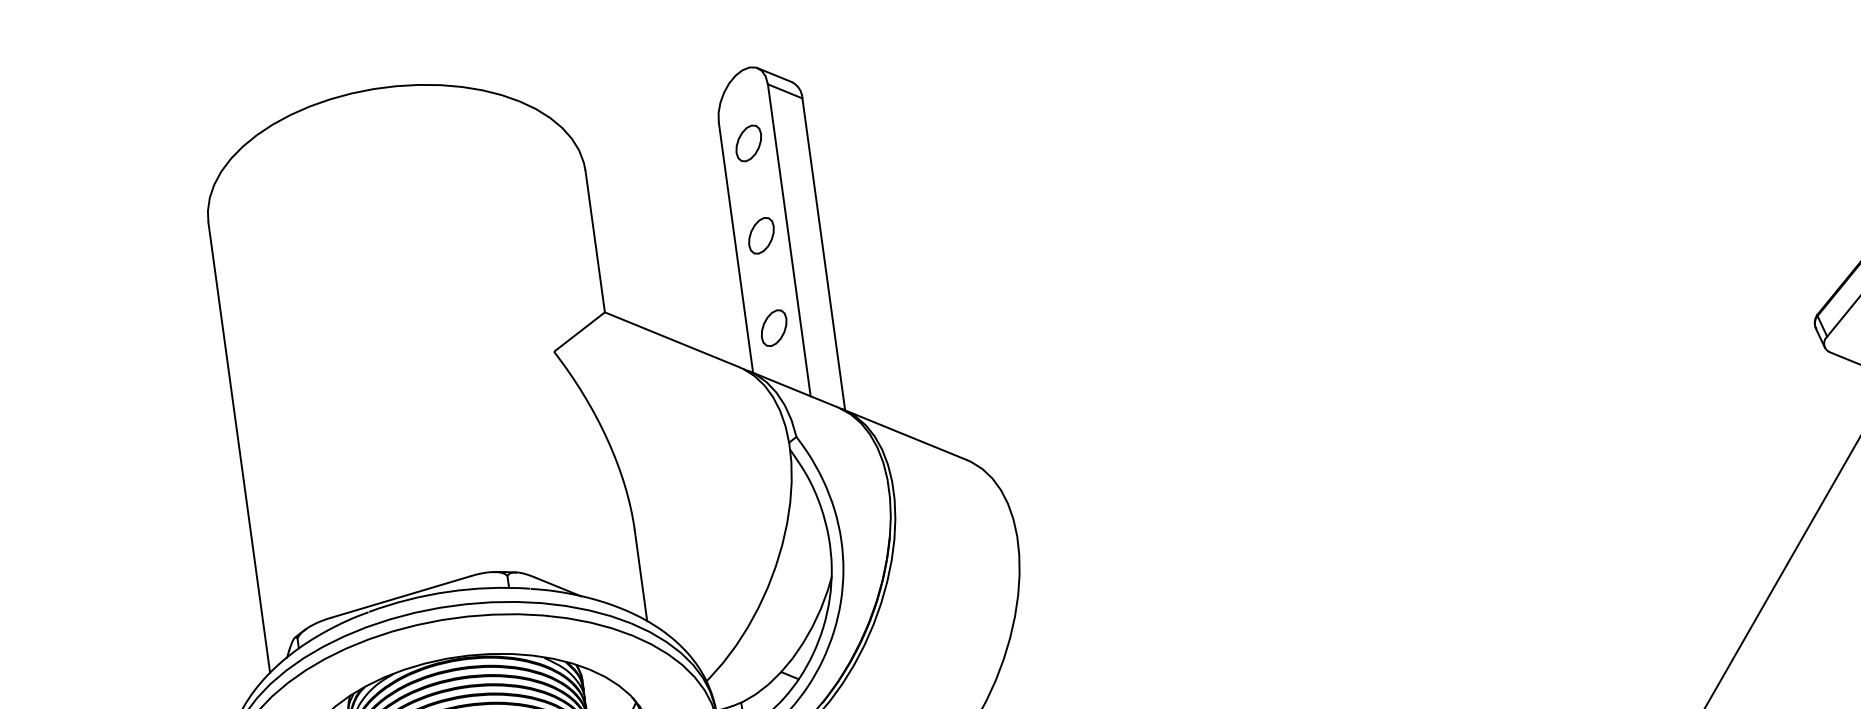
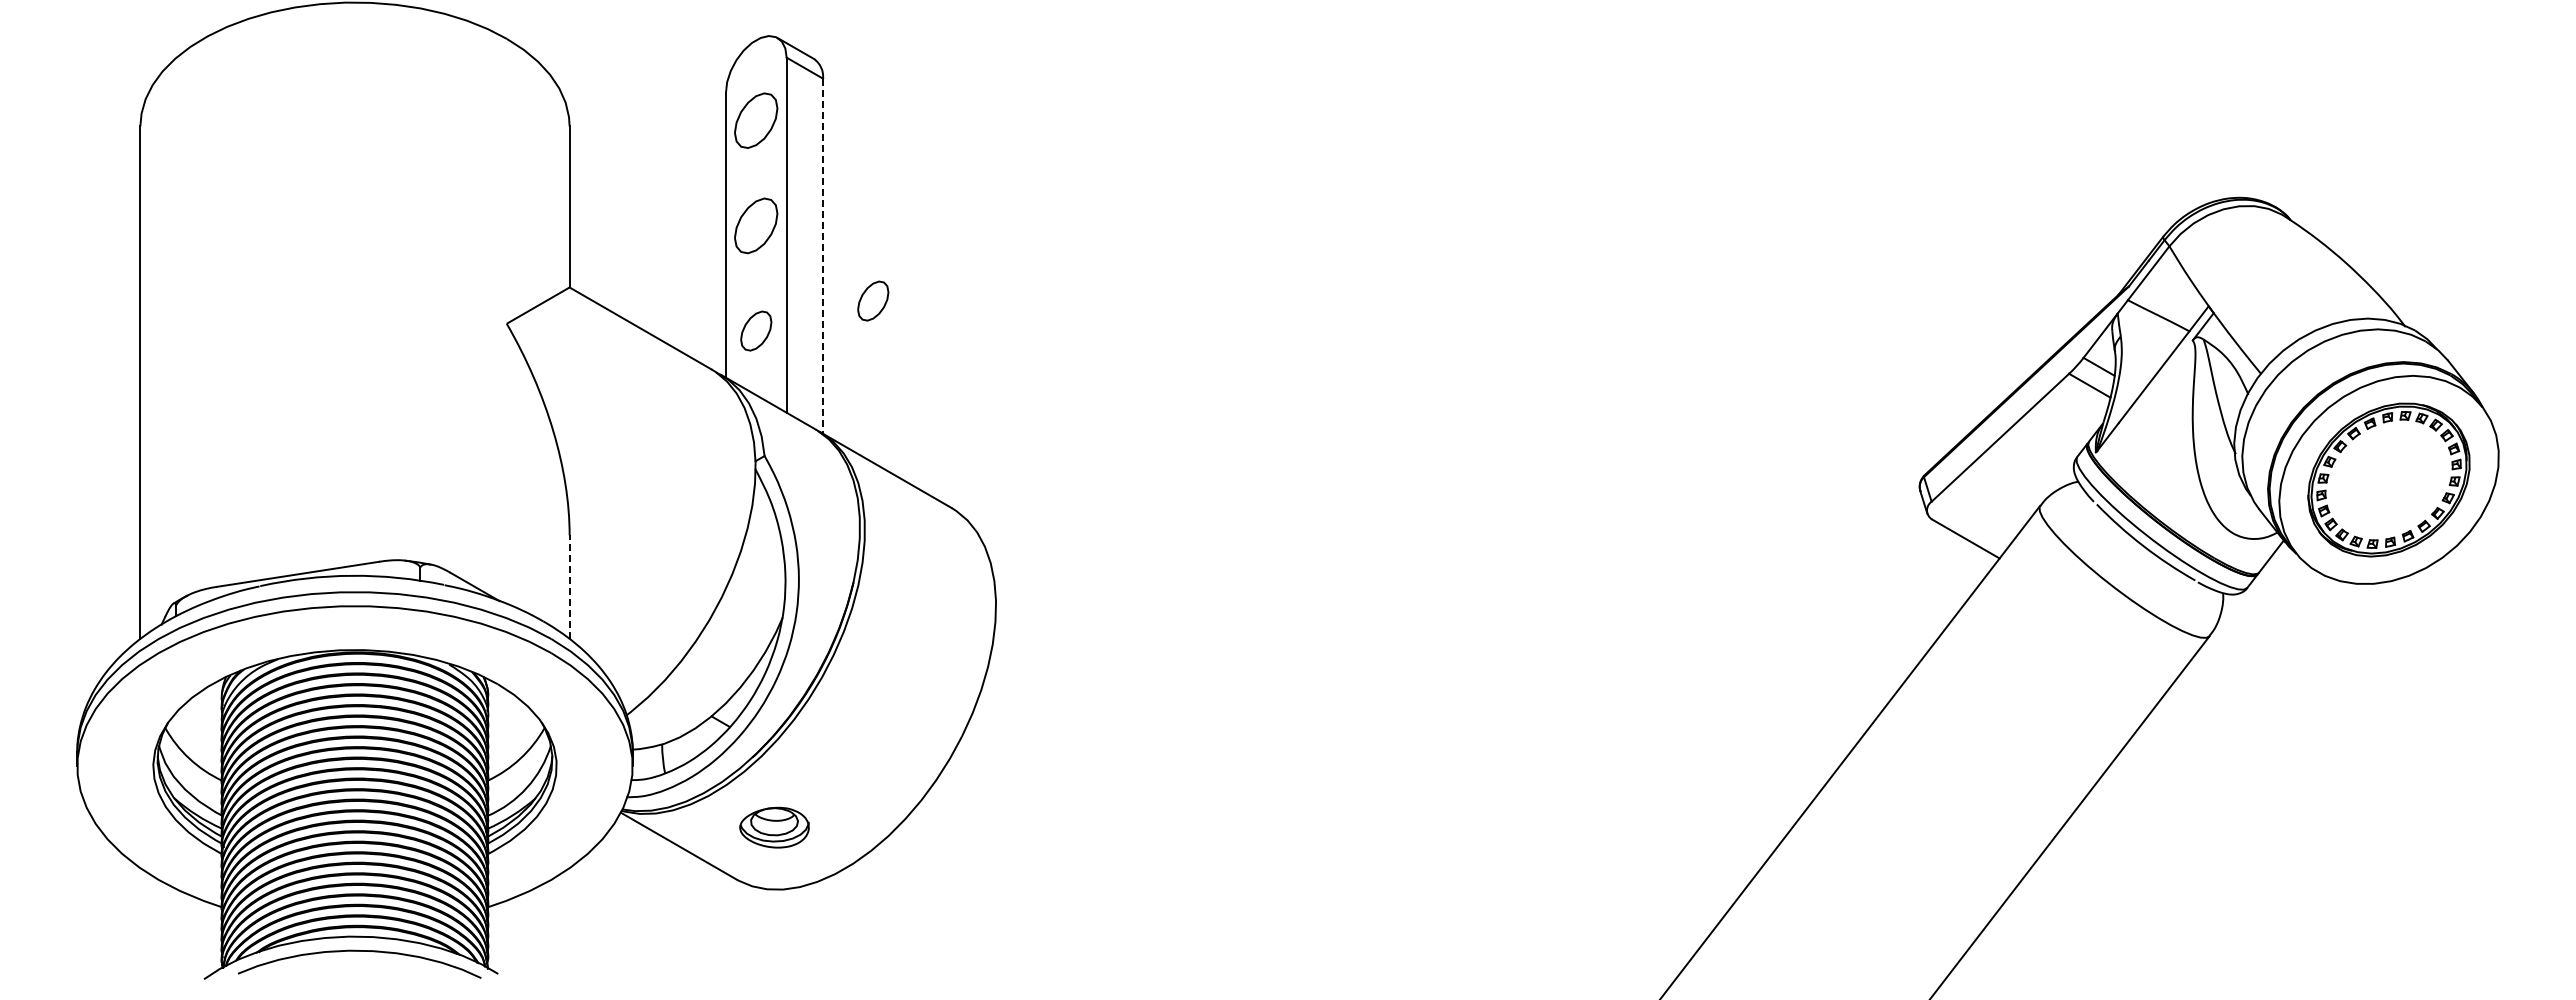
part: (748, 143) -> (756, 120), size x1.4
part: (761, 235) -> (756, 225), size x1.4
line: (824, 254) -> (823, 256), solid -> dashed
part: (873, 287) -> (873, 300), added
line: (640, 575) -> (569, 587), solid -> dashed

